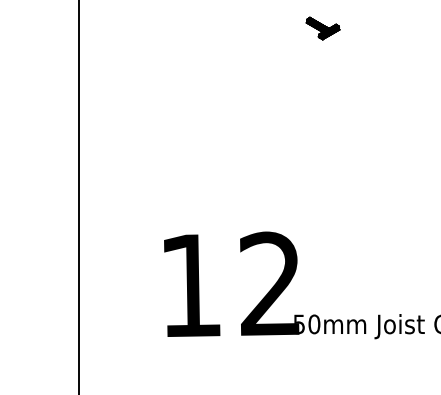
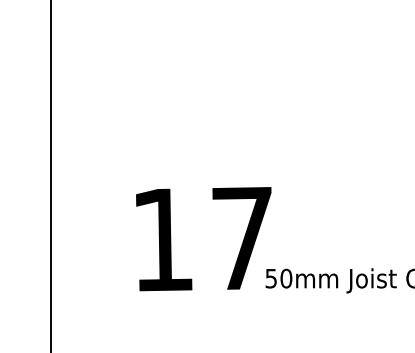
text: (269, 283) -> (241, 237), 12 -> 17

